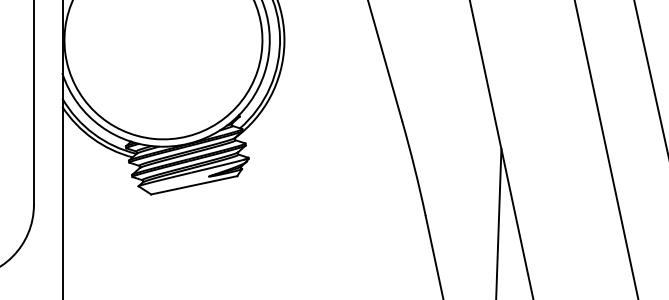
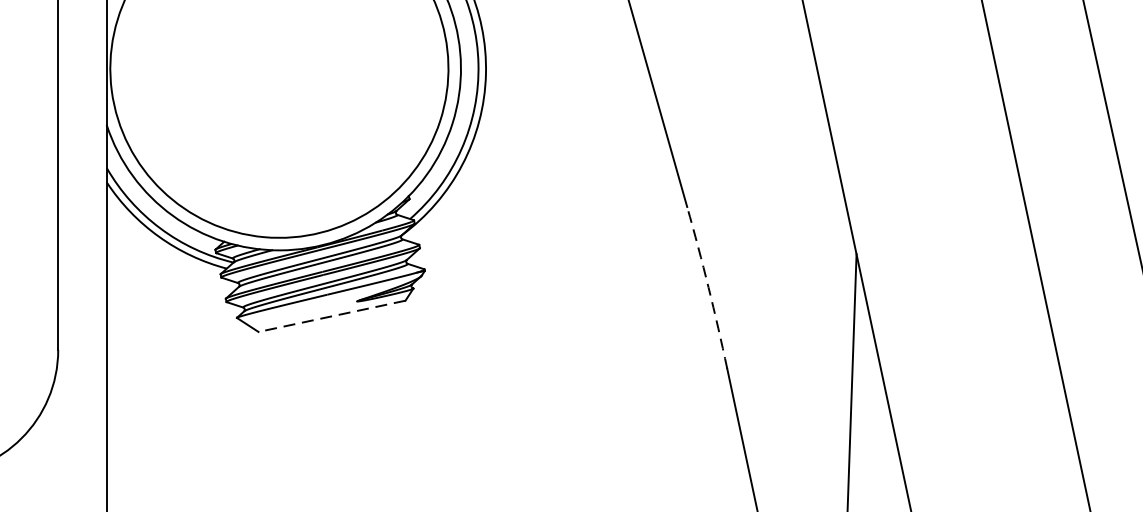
arc: (414, 168) -> (708, 287), solid -> dashed
line: (194, 185) -> (332, 316), solid -> dashed

